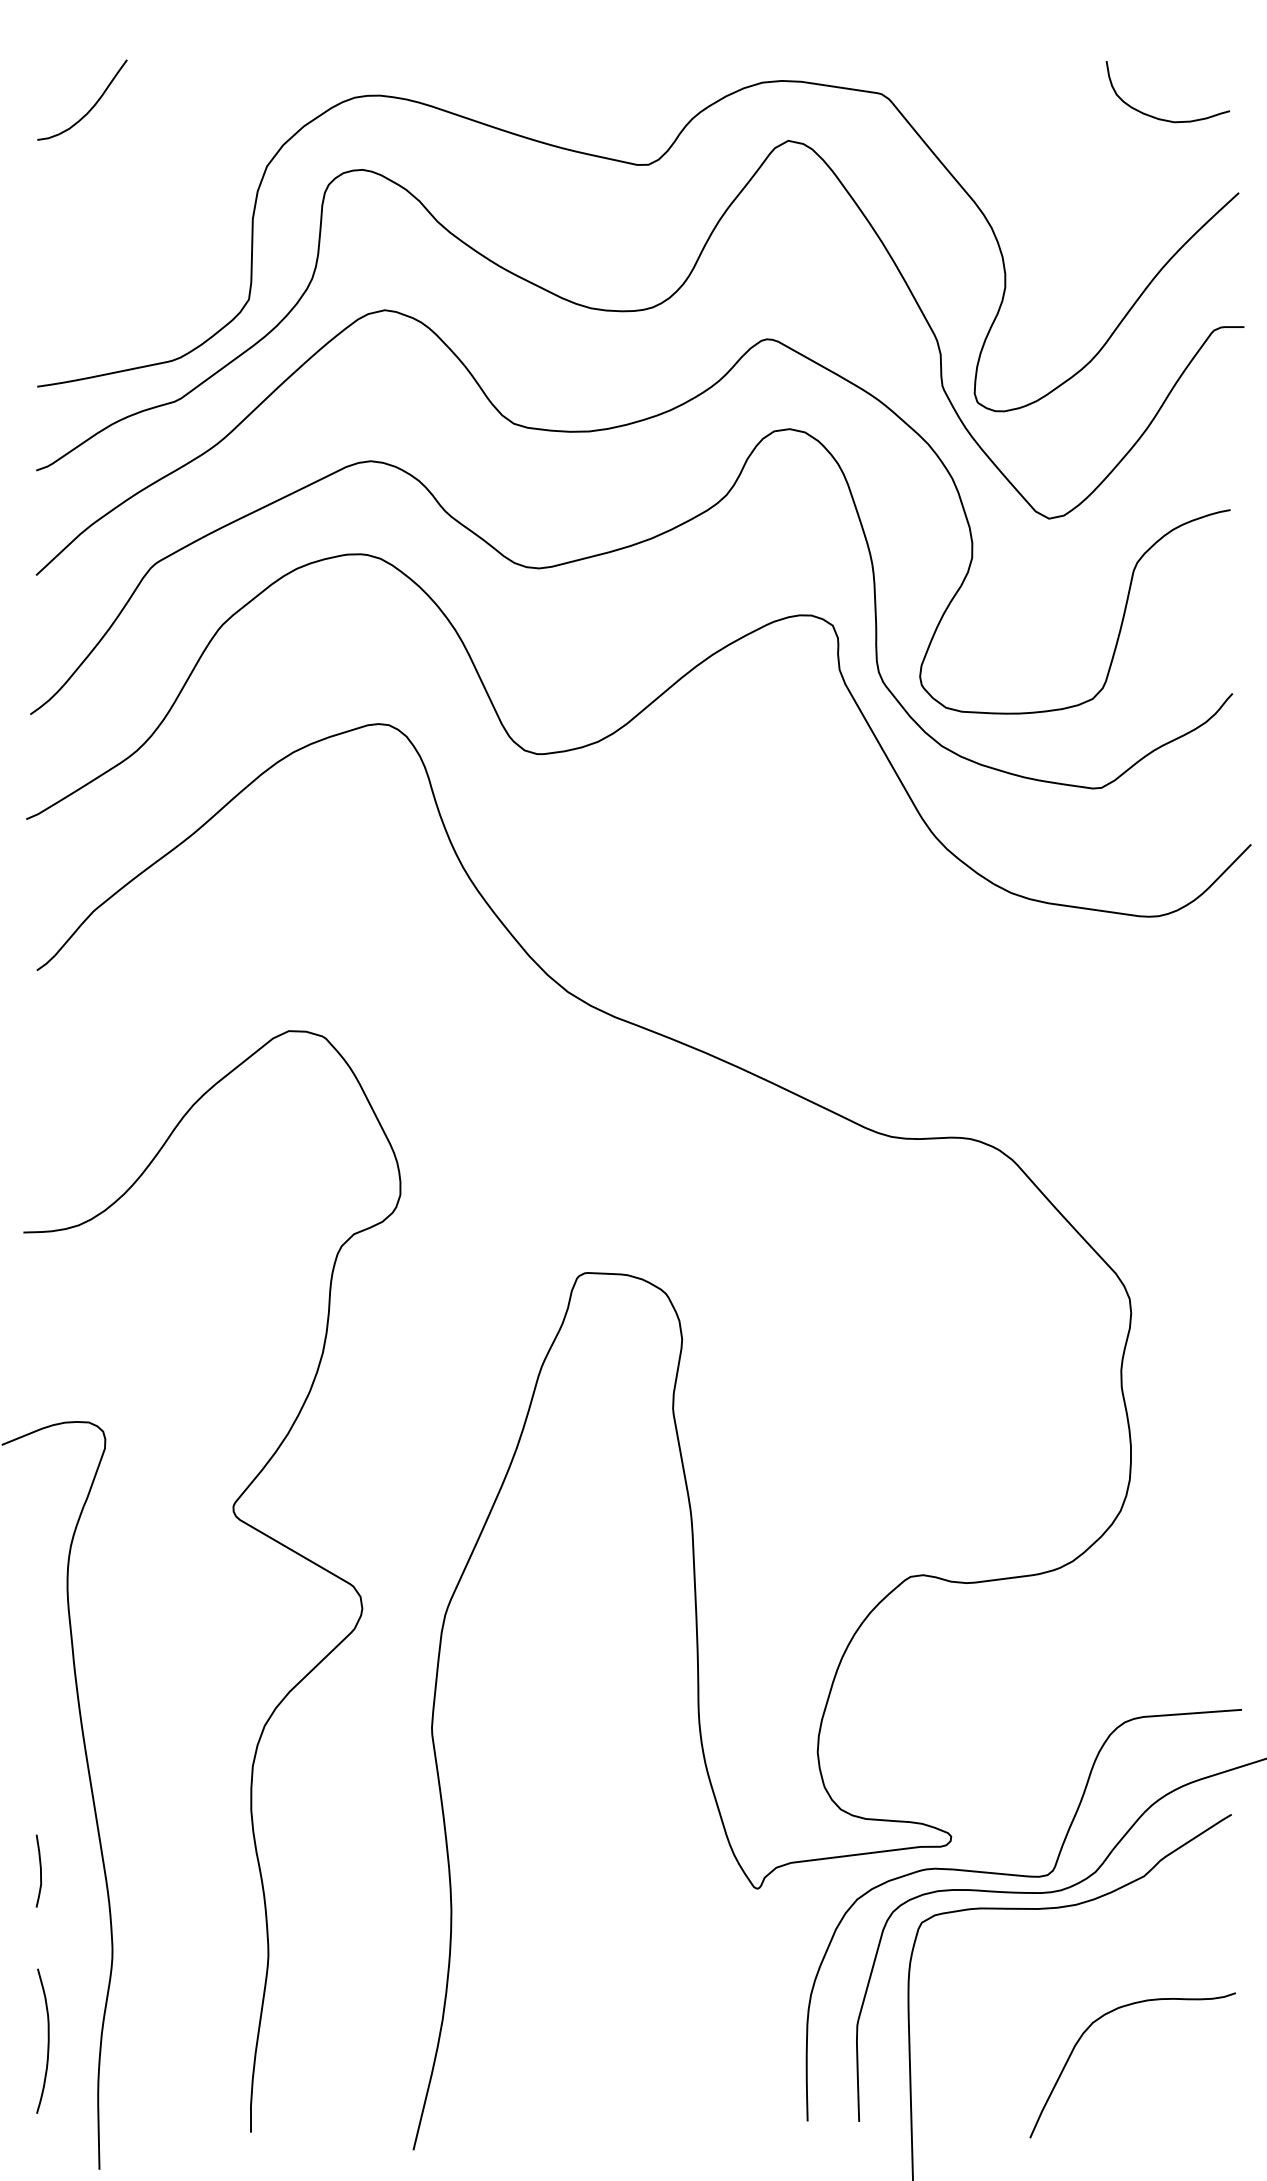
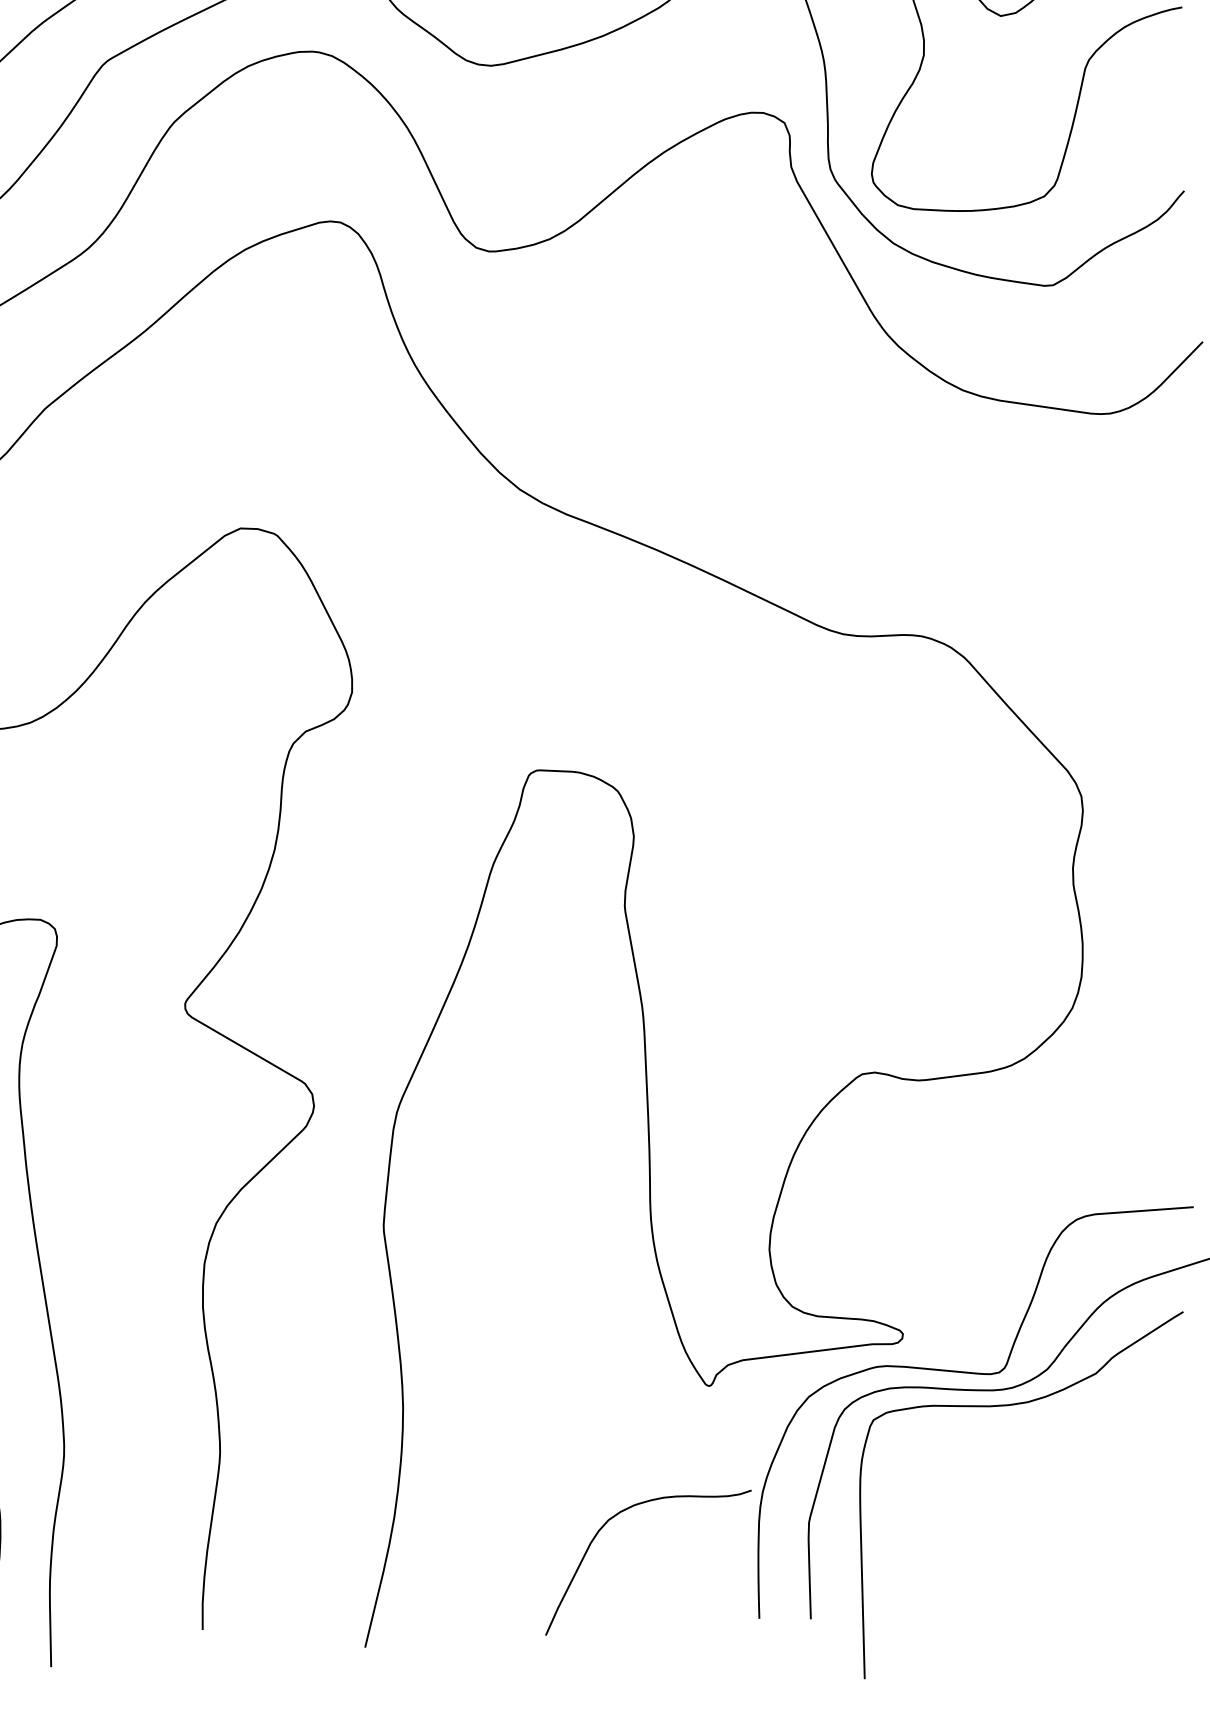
curve: (1098, 2020) -> (614, 1517), moved

